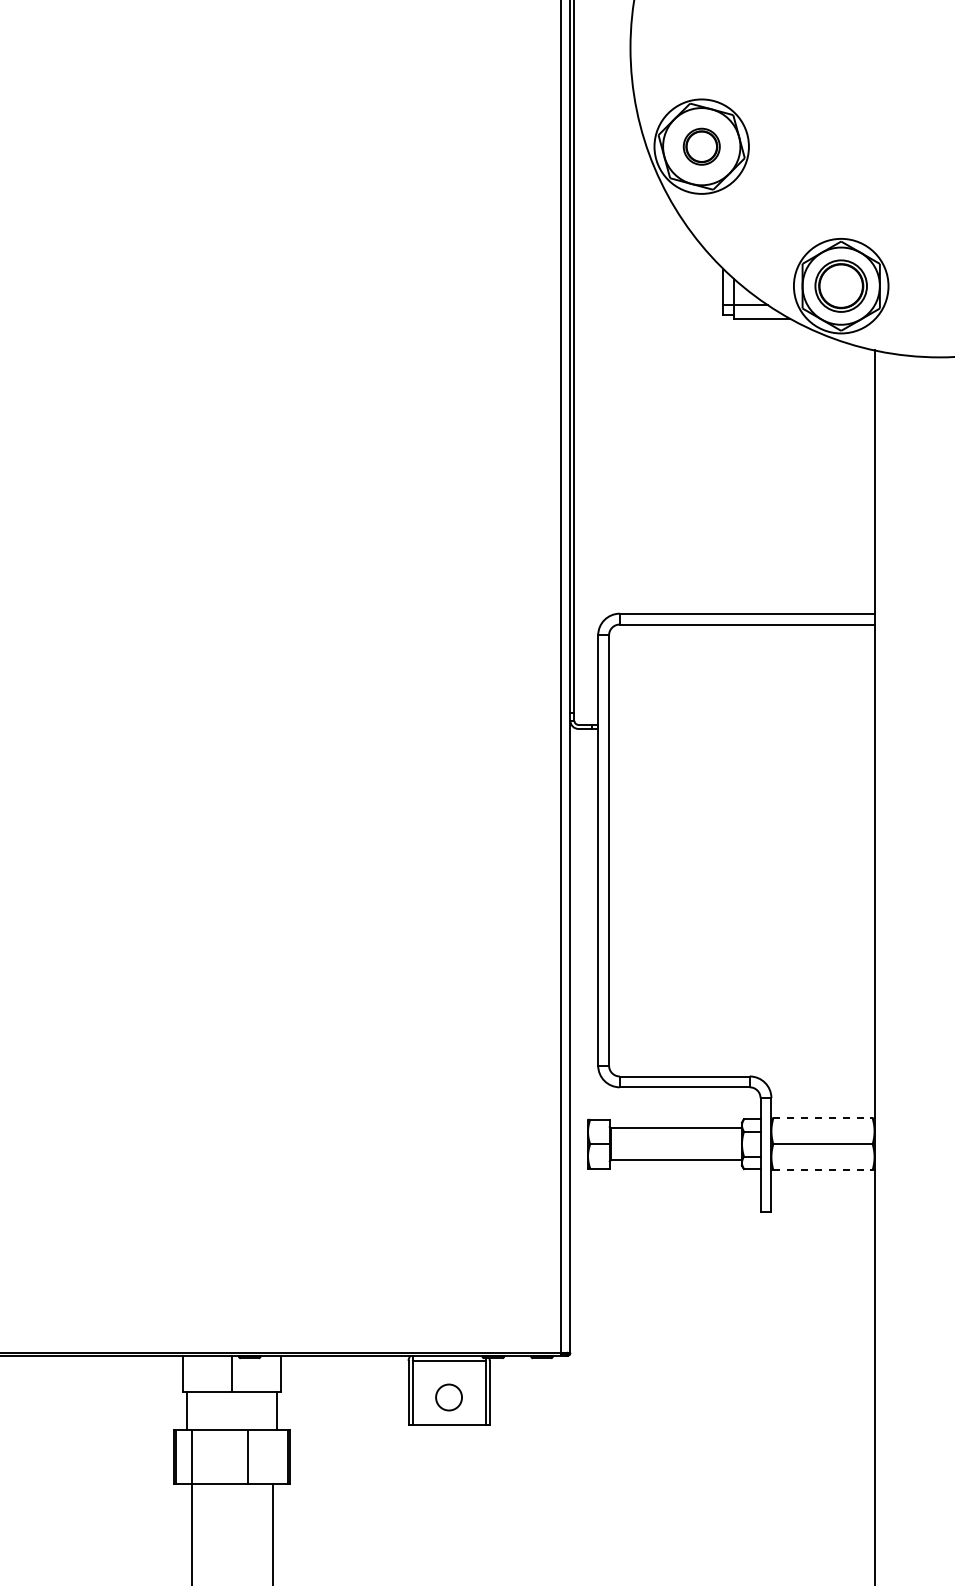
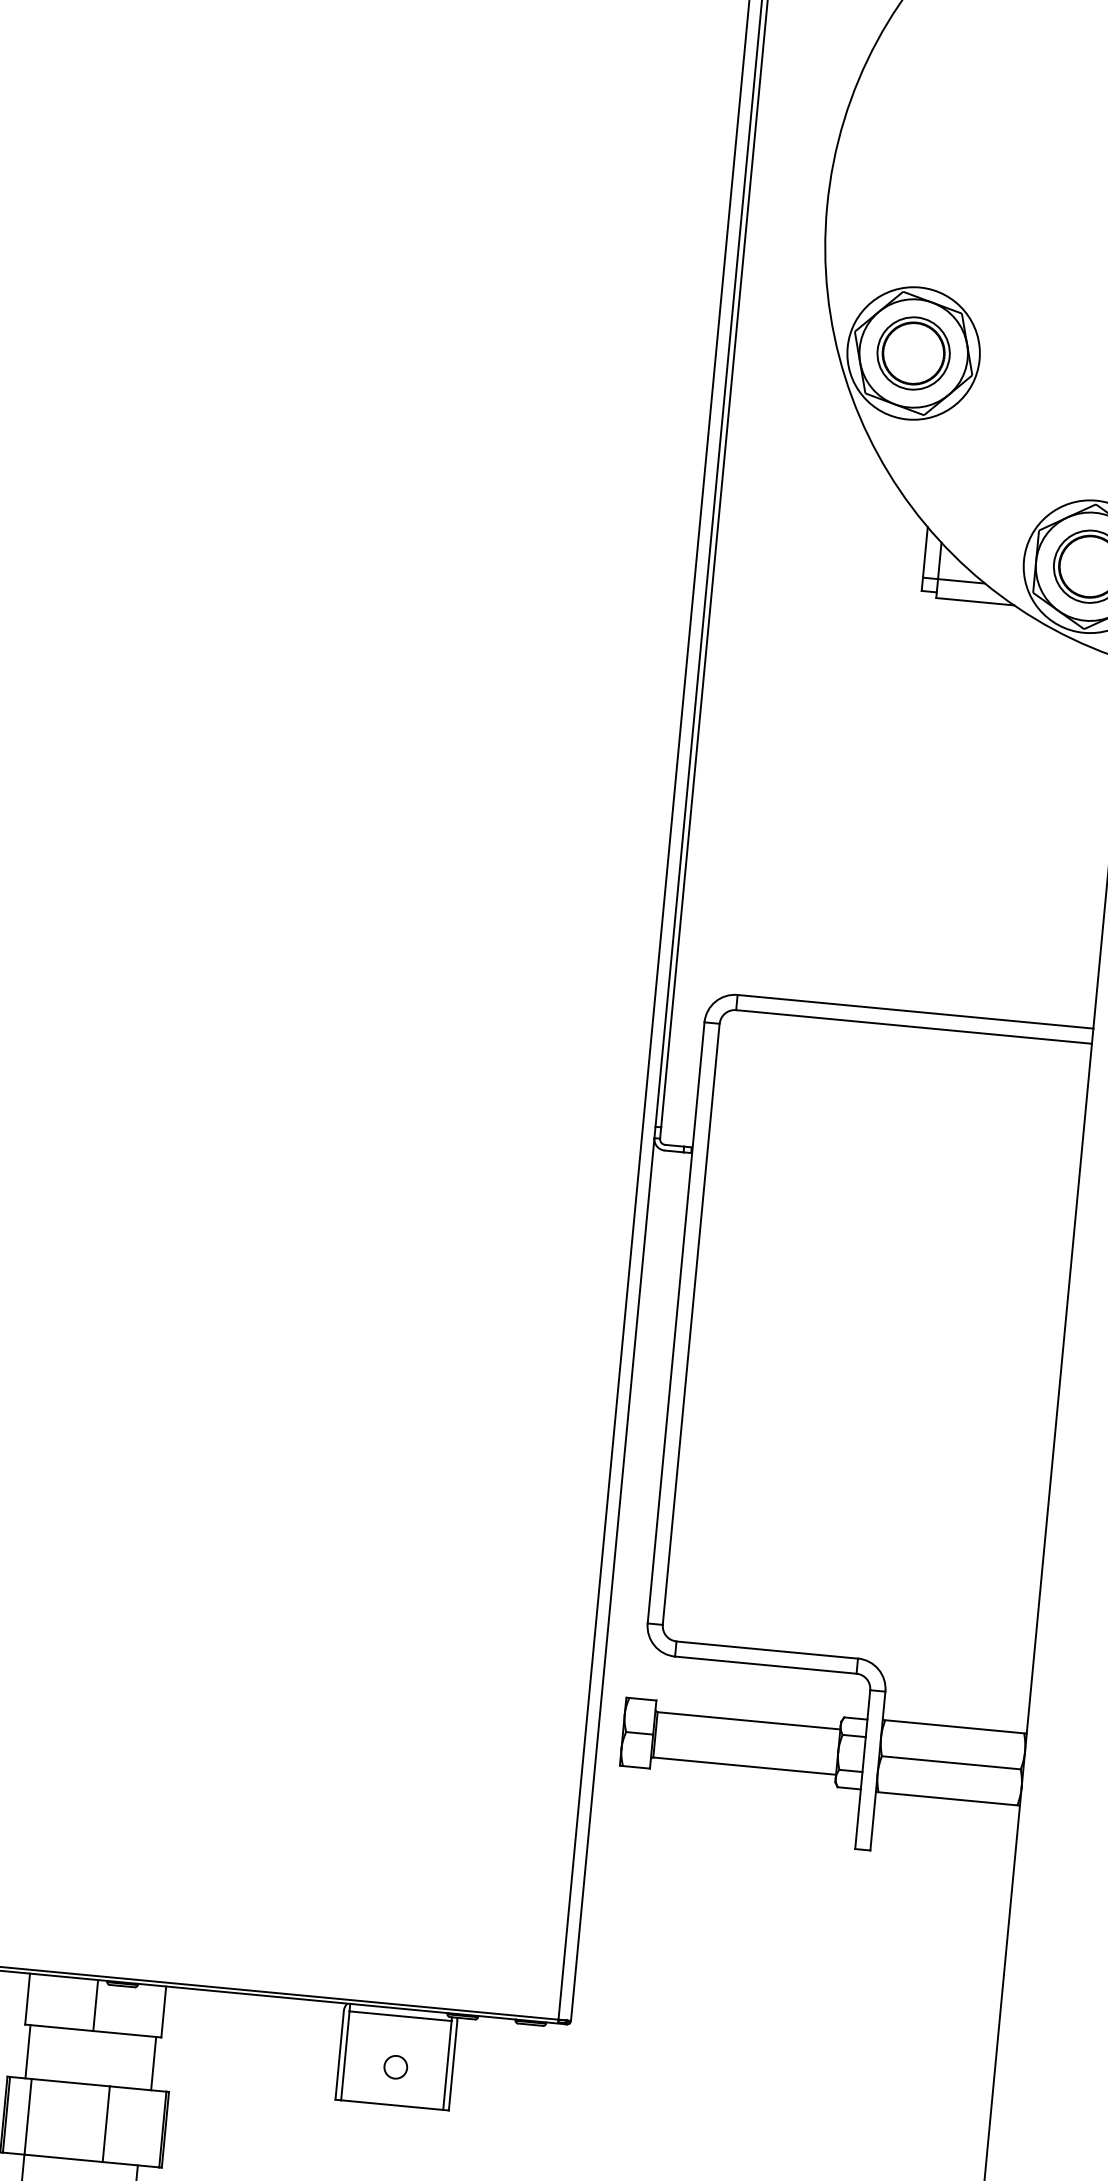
part: (701, 146) -> (913, 353), size x1.43
line: (822, 1118) -> (954, 1726), dashed -> solid
line: (822, 1169) -> (947, 1798), dashed -> solid
circle: (449, 1397) -> (396, 2067), size x0.62

